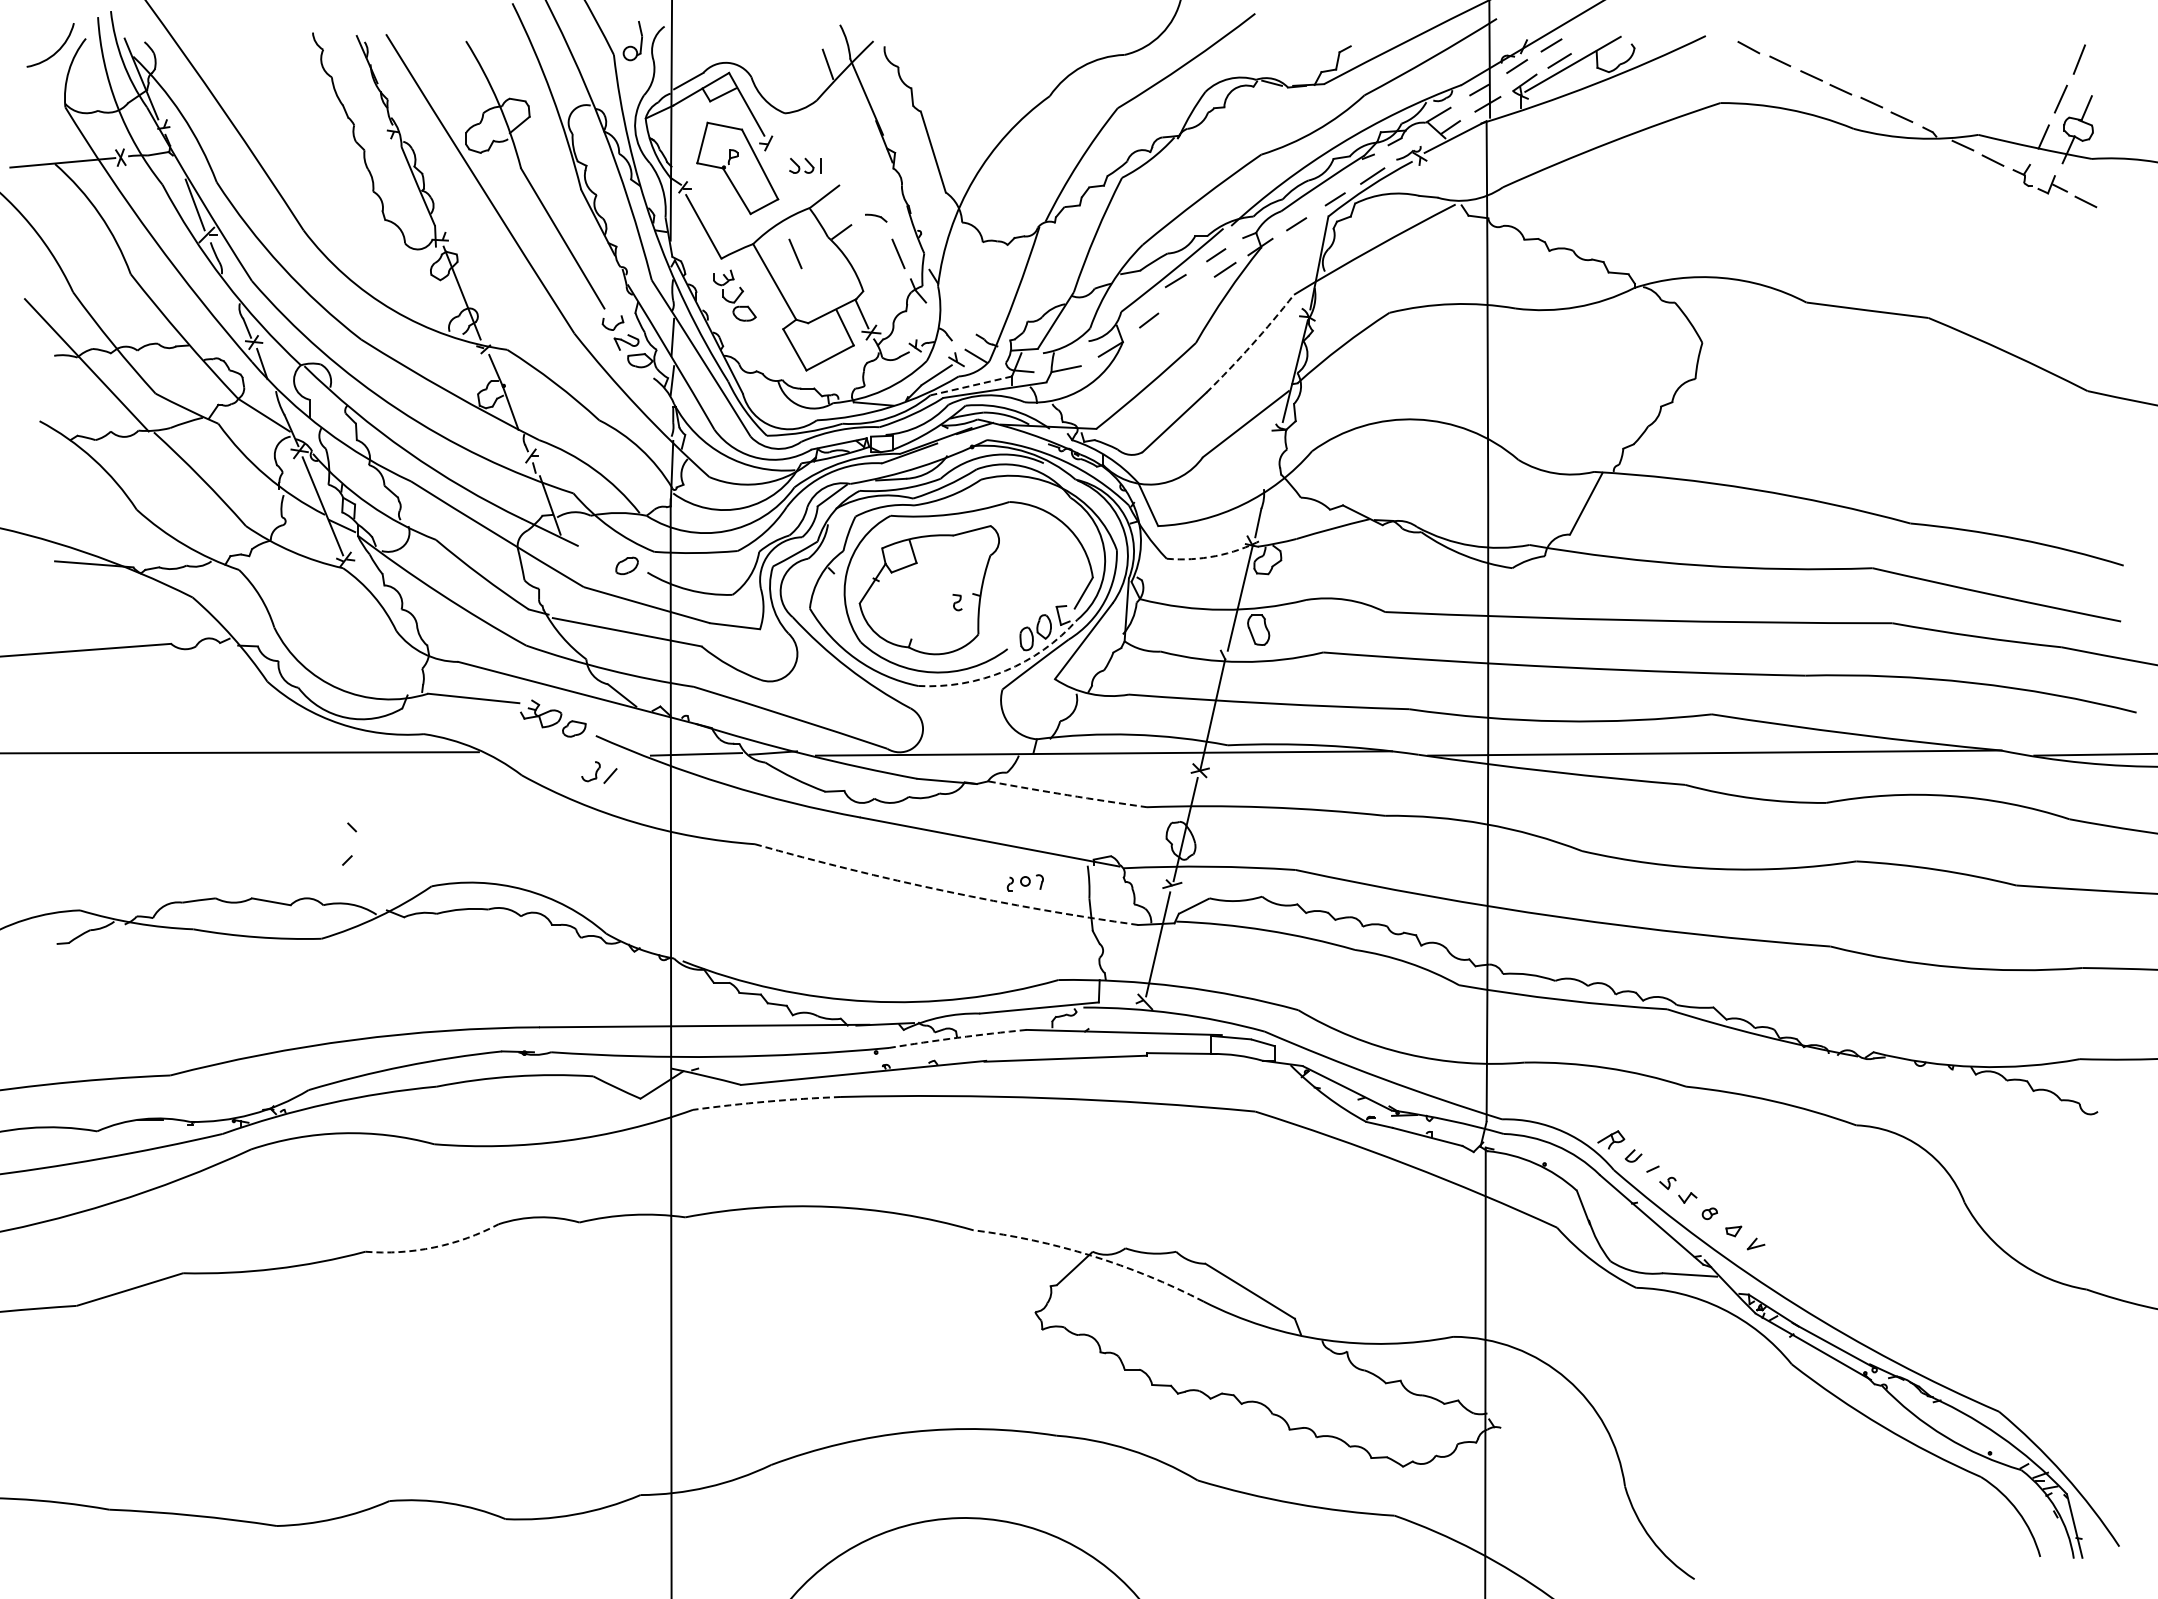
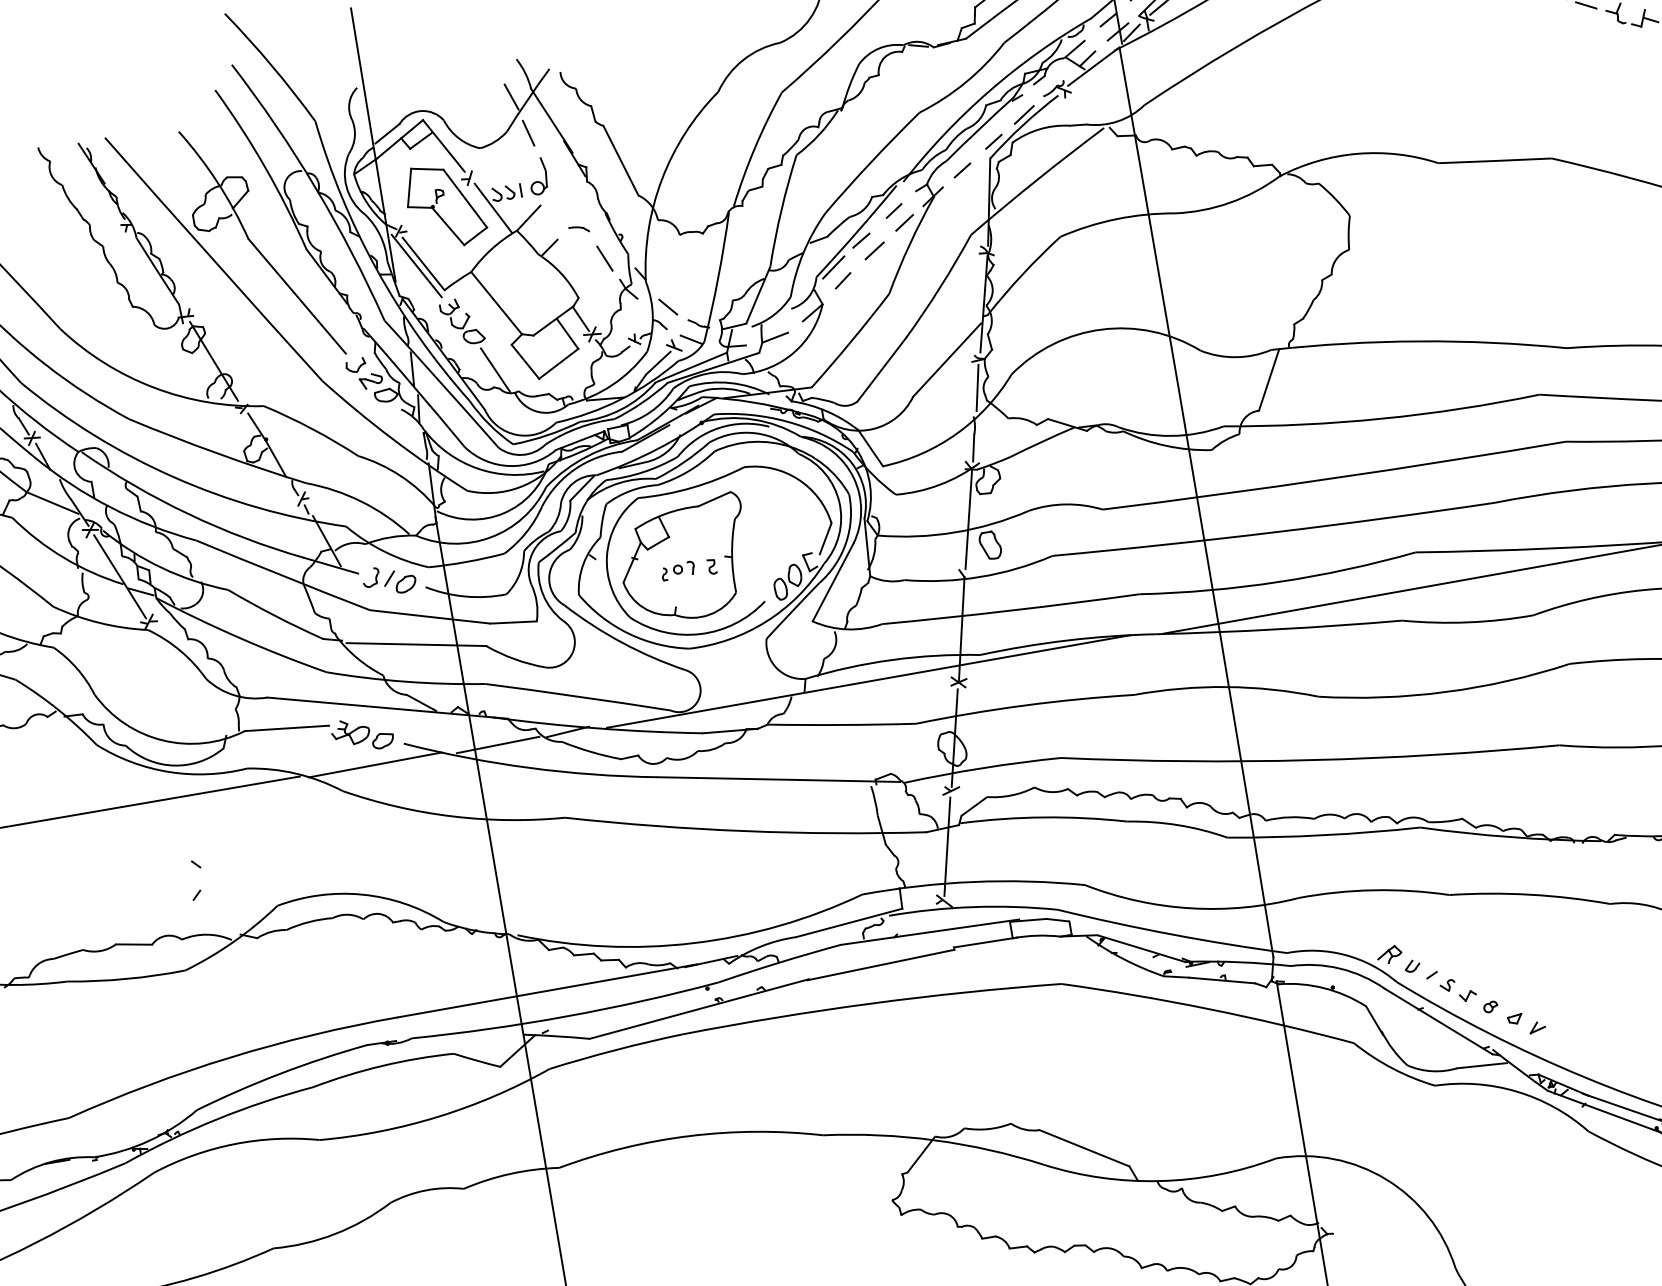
part: (632, 41) -> (537, 177), moved
line: (839, 105) -> (528, 132), added
line: (1502, 107) -> (1131, 32), added
line: (787, 179) -> (492, 208), added
line: (695, 227) -> (416, 265), added
line: (795, 253) -> (511, 274), removed
line: (1188, 294) -> (874, 250), added
line: (1141, 304) -> (833, 267), added
line: (957, 316) -> (668, 306), added
arc: (1251, 345) -> (940, 287), dashed -> solid
line: (760, 353) -> (494, 370), added
line: (971, 385) -> (691, 367), dashed -> solid
line: (1273, 458) -> (977, 387), added
arc: (1215, 556) -> (939, 485), dashed -> solid
arc: (1005, 670) -> (766, 621), dashed -> solid
line: (561, 753) -> (375, 764), added
part: (599, 772) -> (379, 577), moved
arc: (1067, 795) -> (841, 725), dashed -> solid
part: (1024, 882) -> (677, 570), moved
arc: (945, 891) -> (745, 831), dashed -> solid
arc: (957, 1037) -> (779, 962), dashed -> solid
arc: (766, 1101) -> (615, 1050), dashed -> solid
arc: (434, 1247) -> (335, 1233), dashed -> solid
arc: (1091, 1255) -> (934, 1140), dashed -> solid

